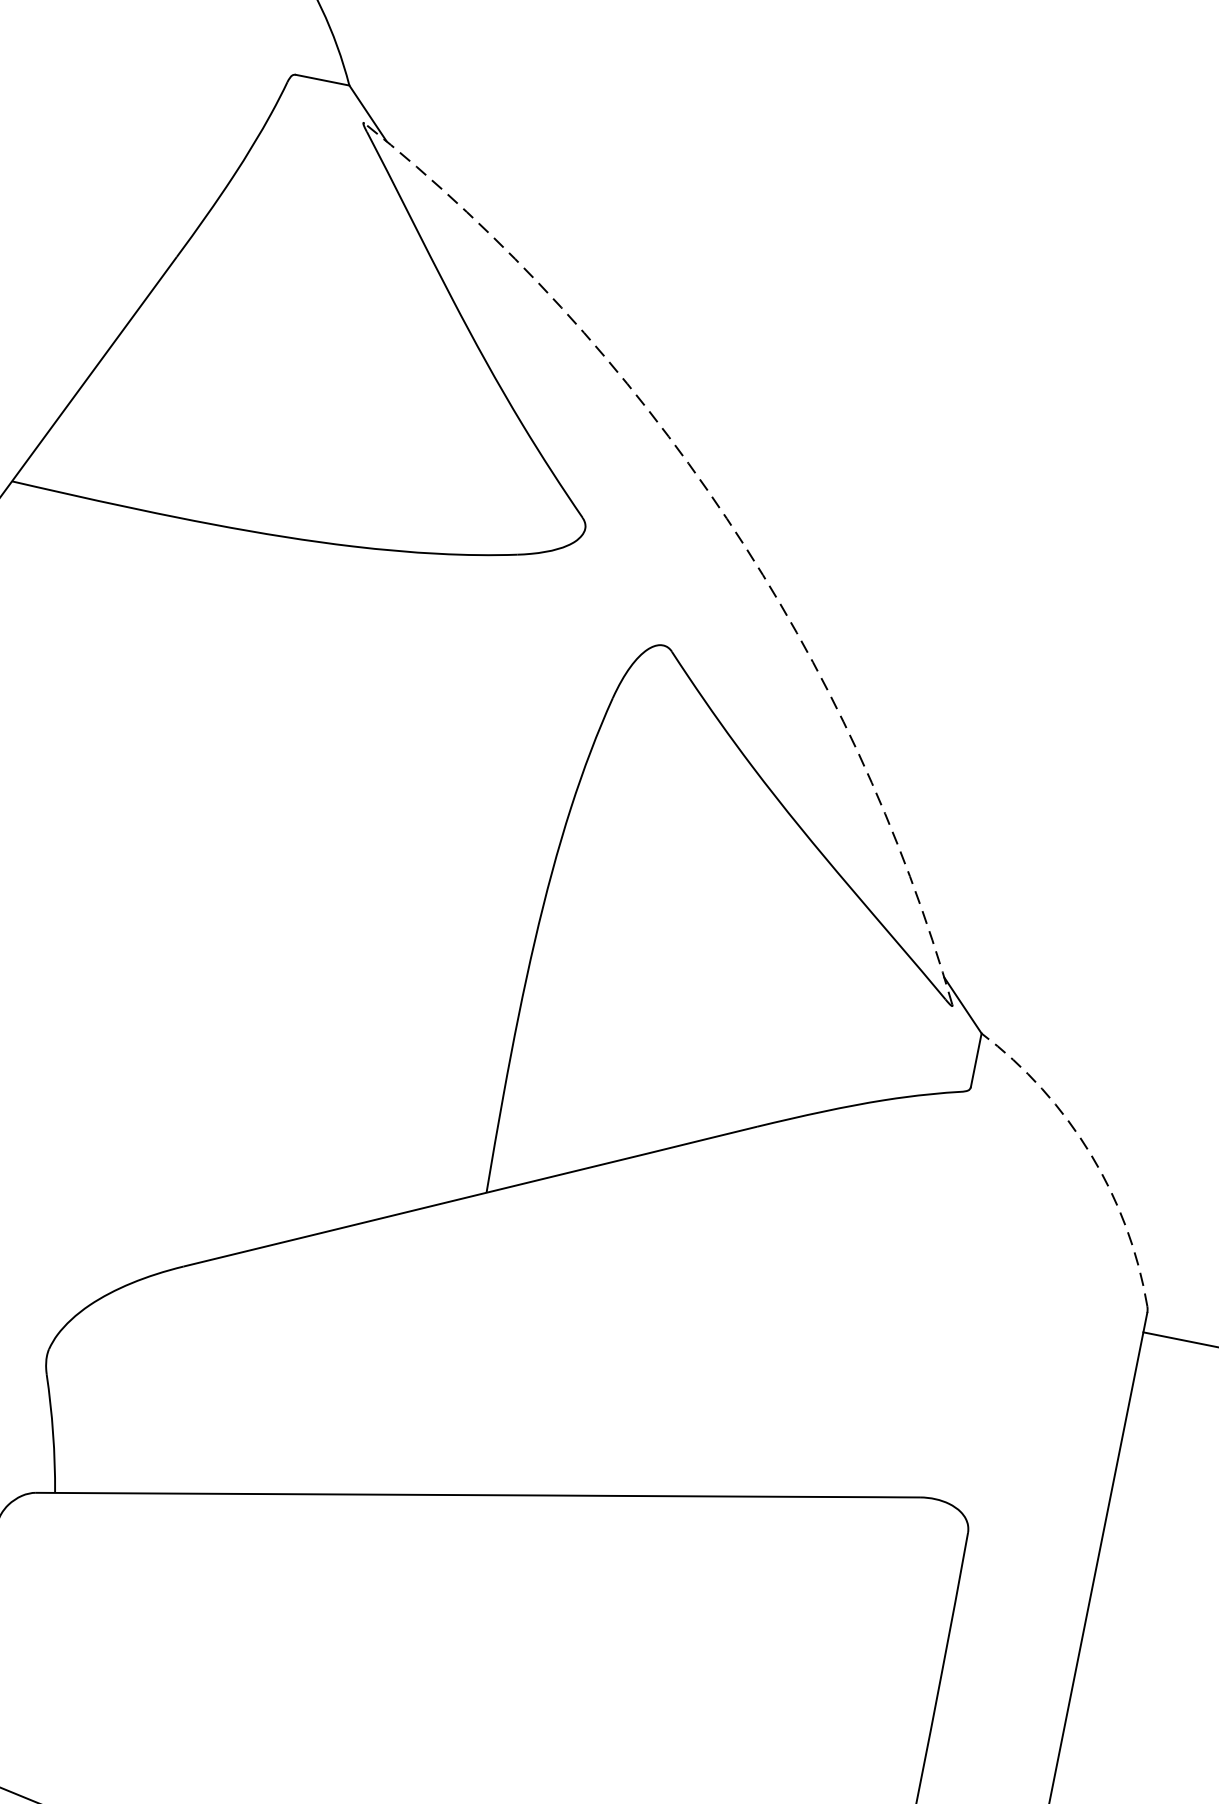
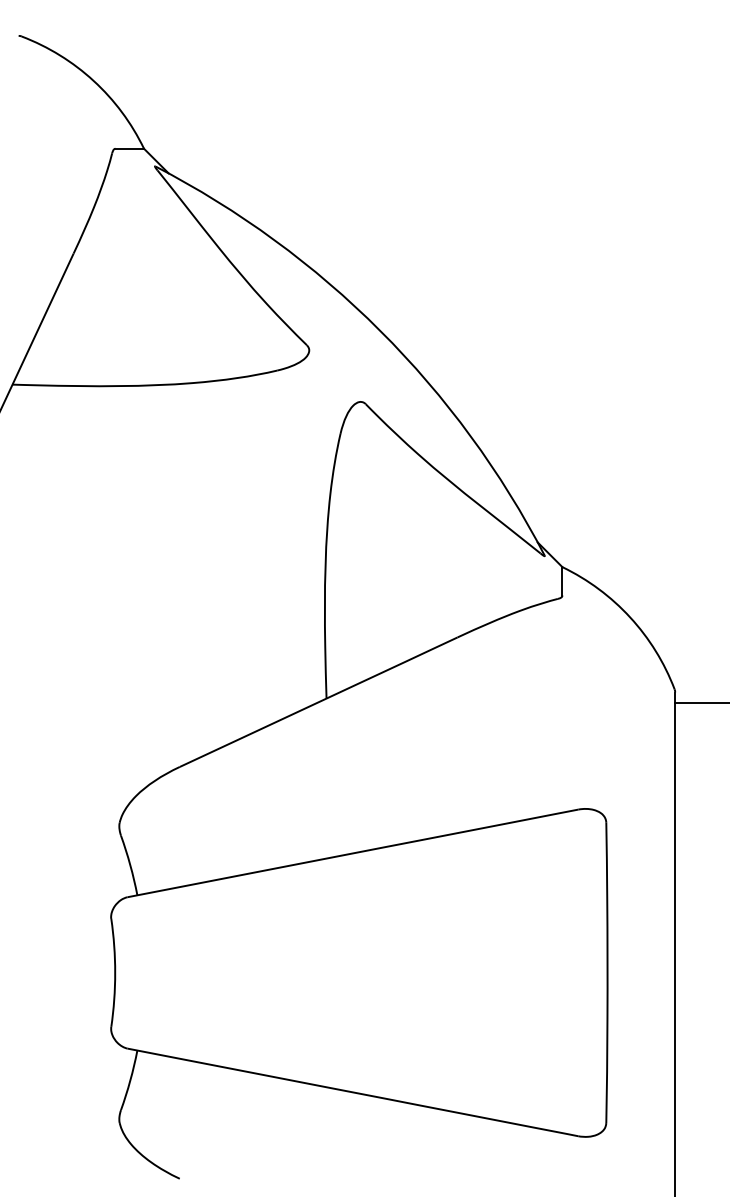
arc: (727, 517) -> (380, 330), dashed -> solid
arc: (1091, 1154) -> (630, 617), dashed -> solid

